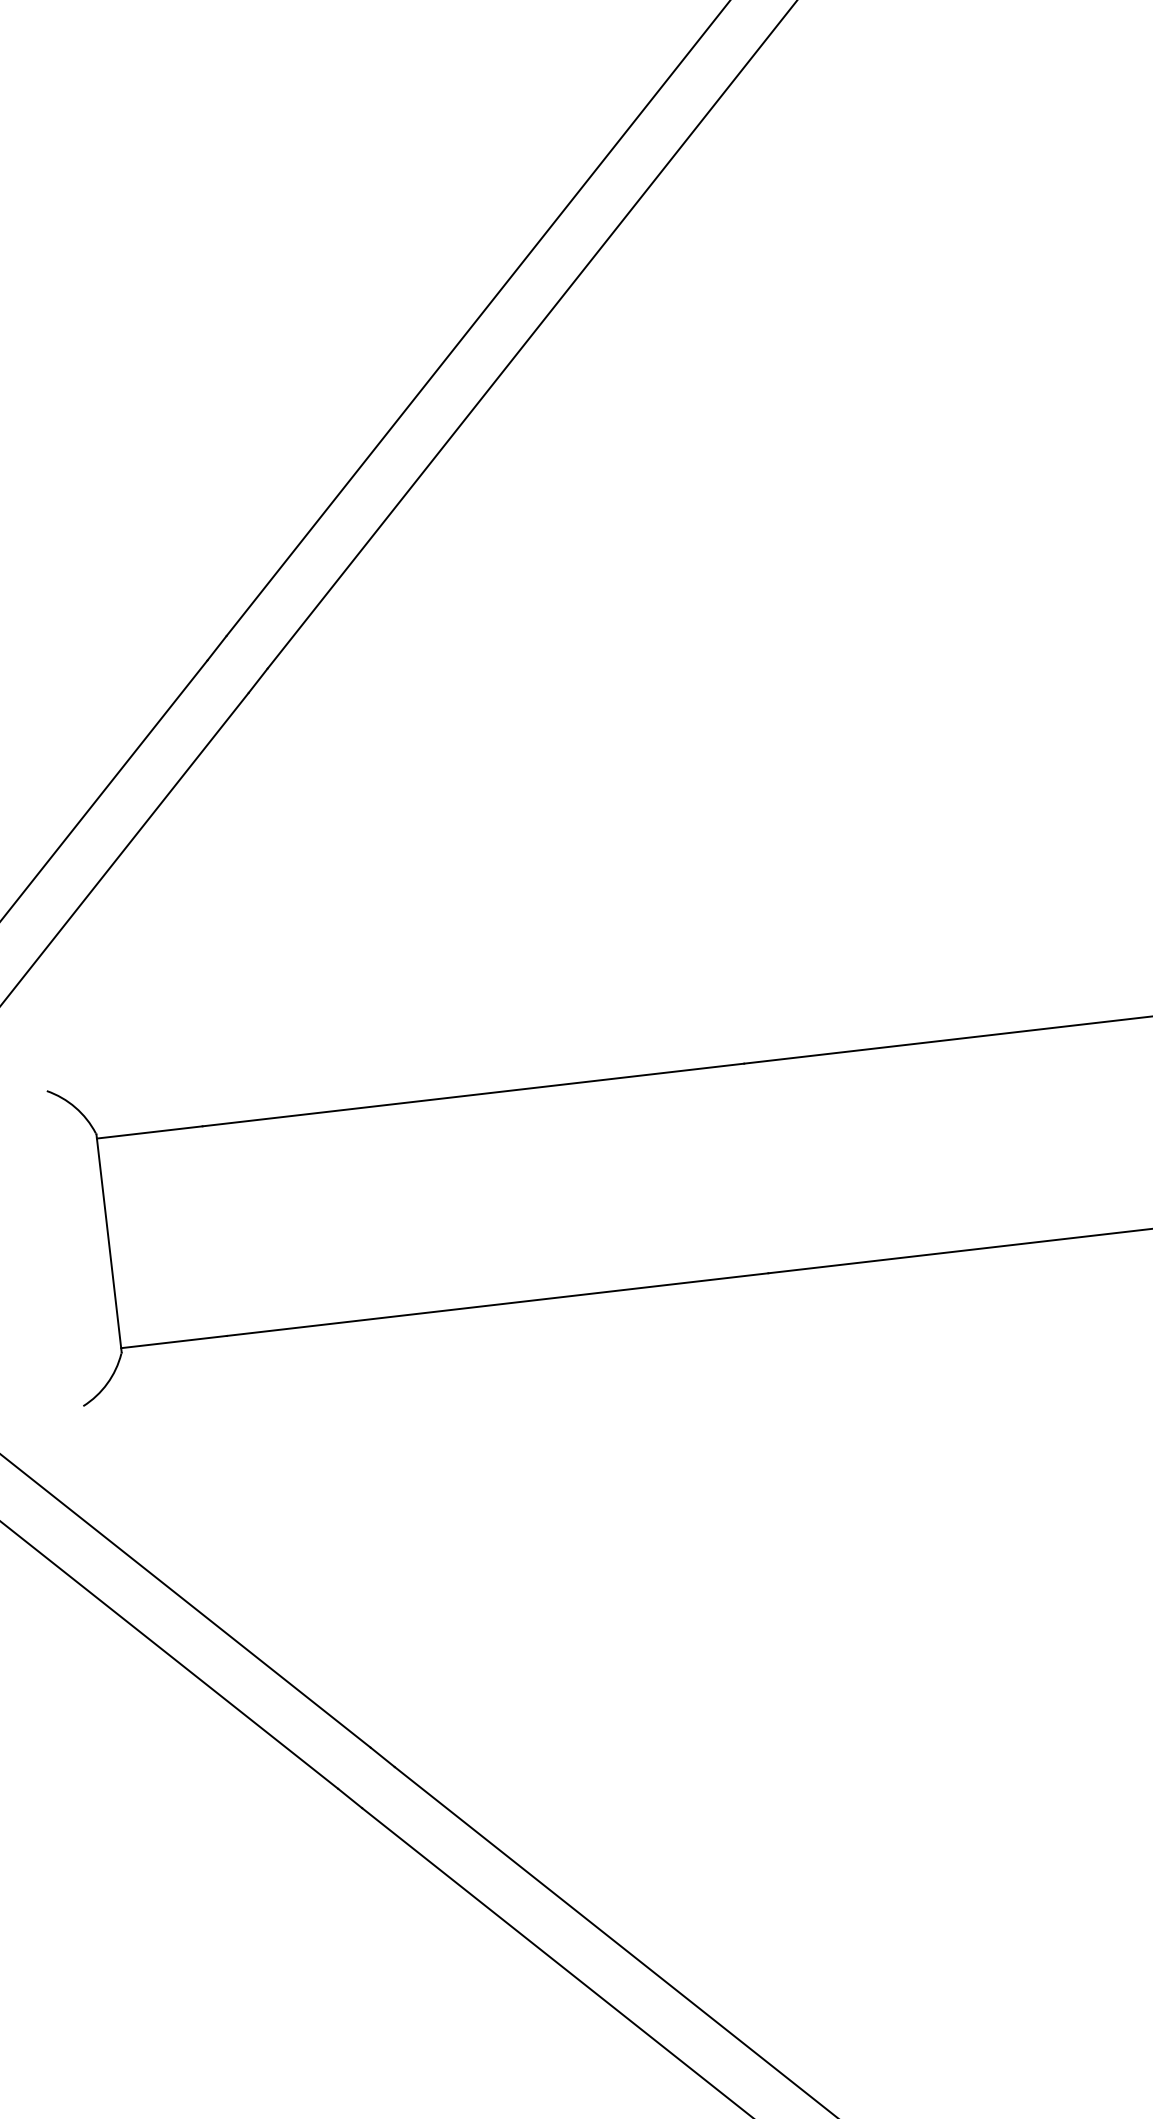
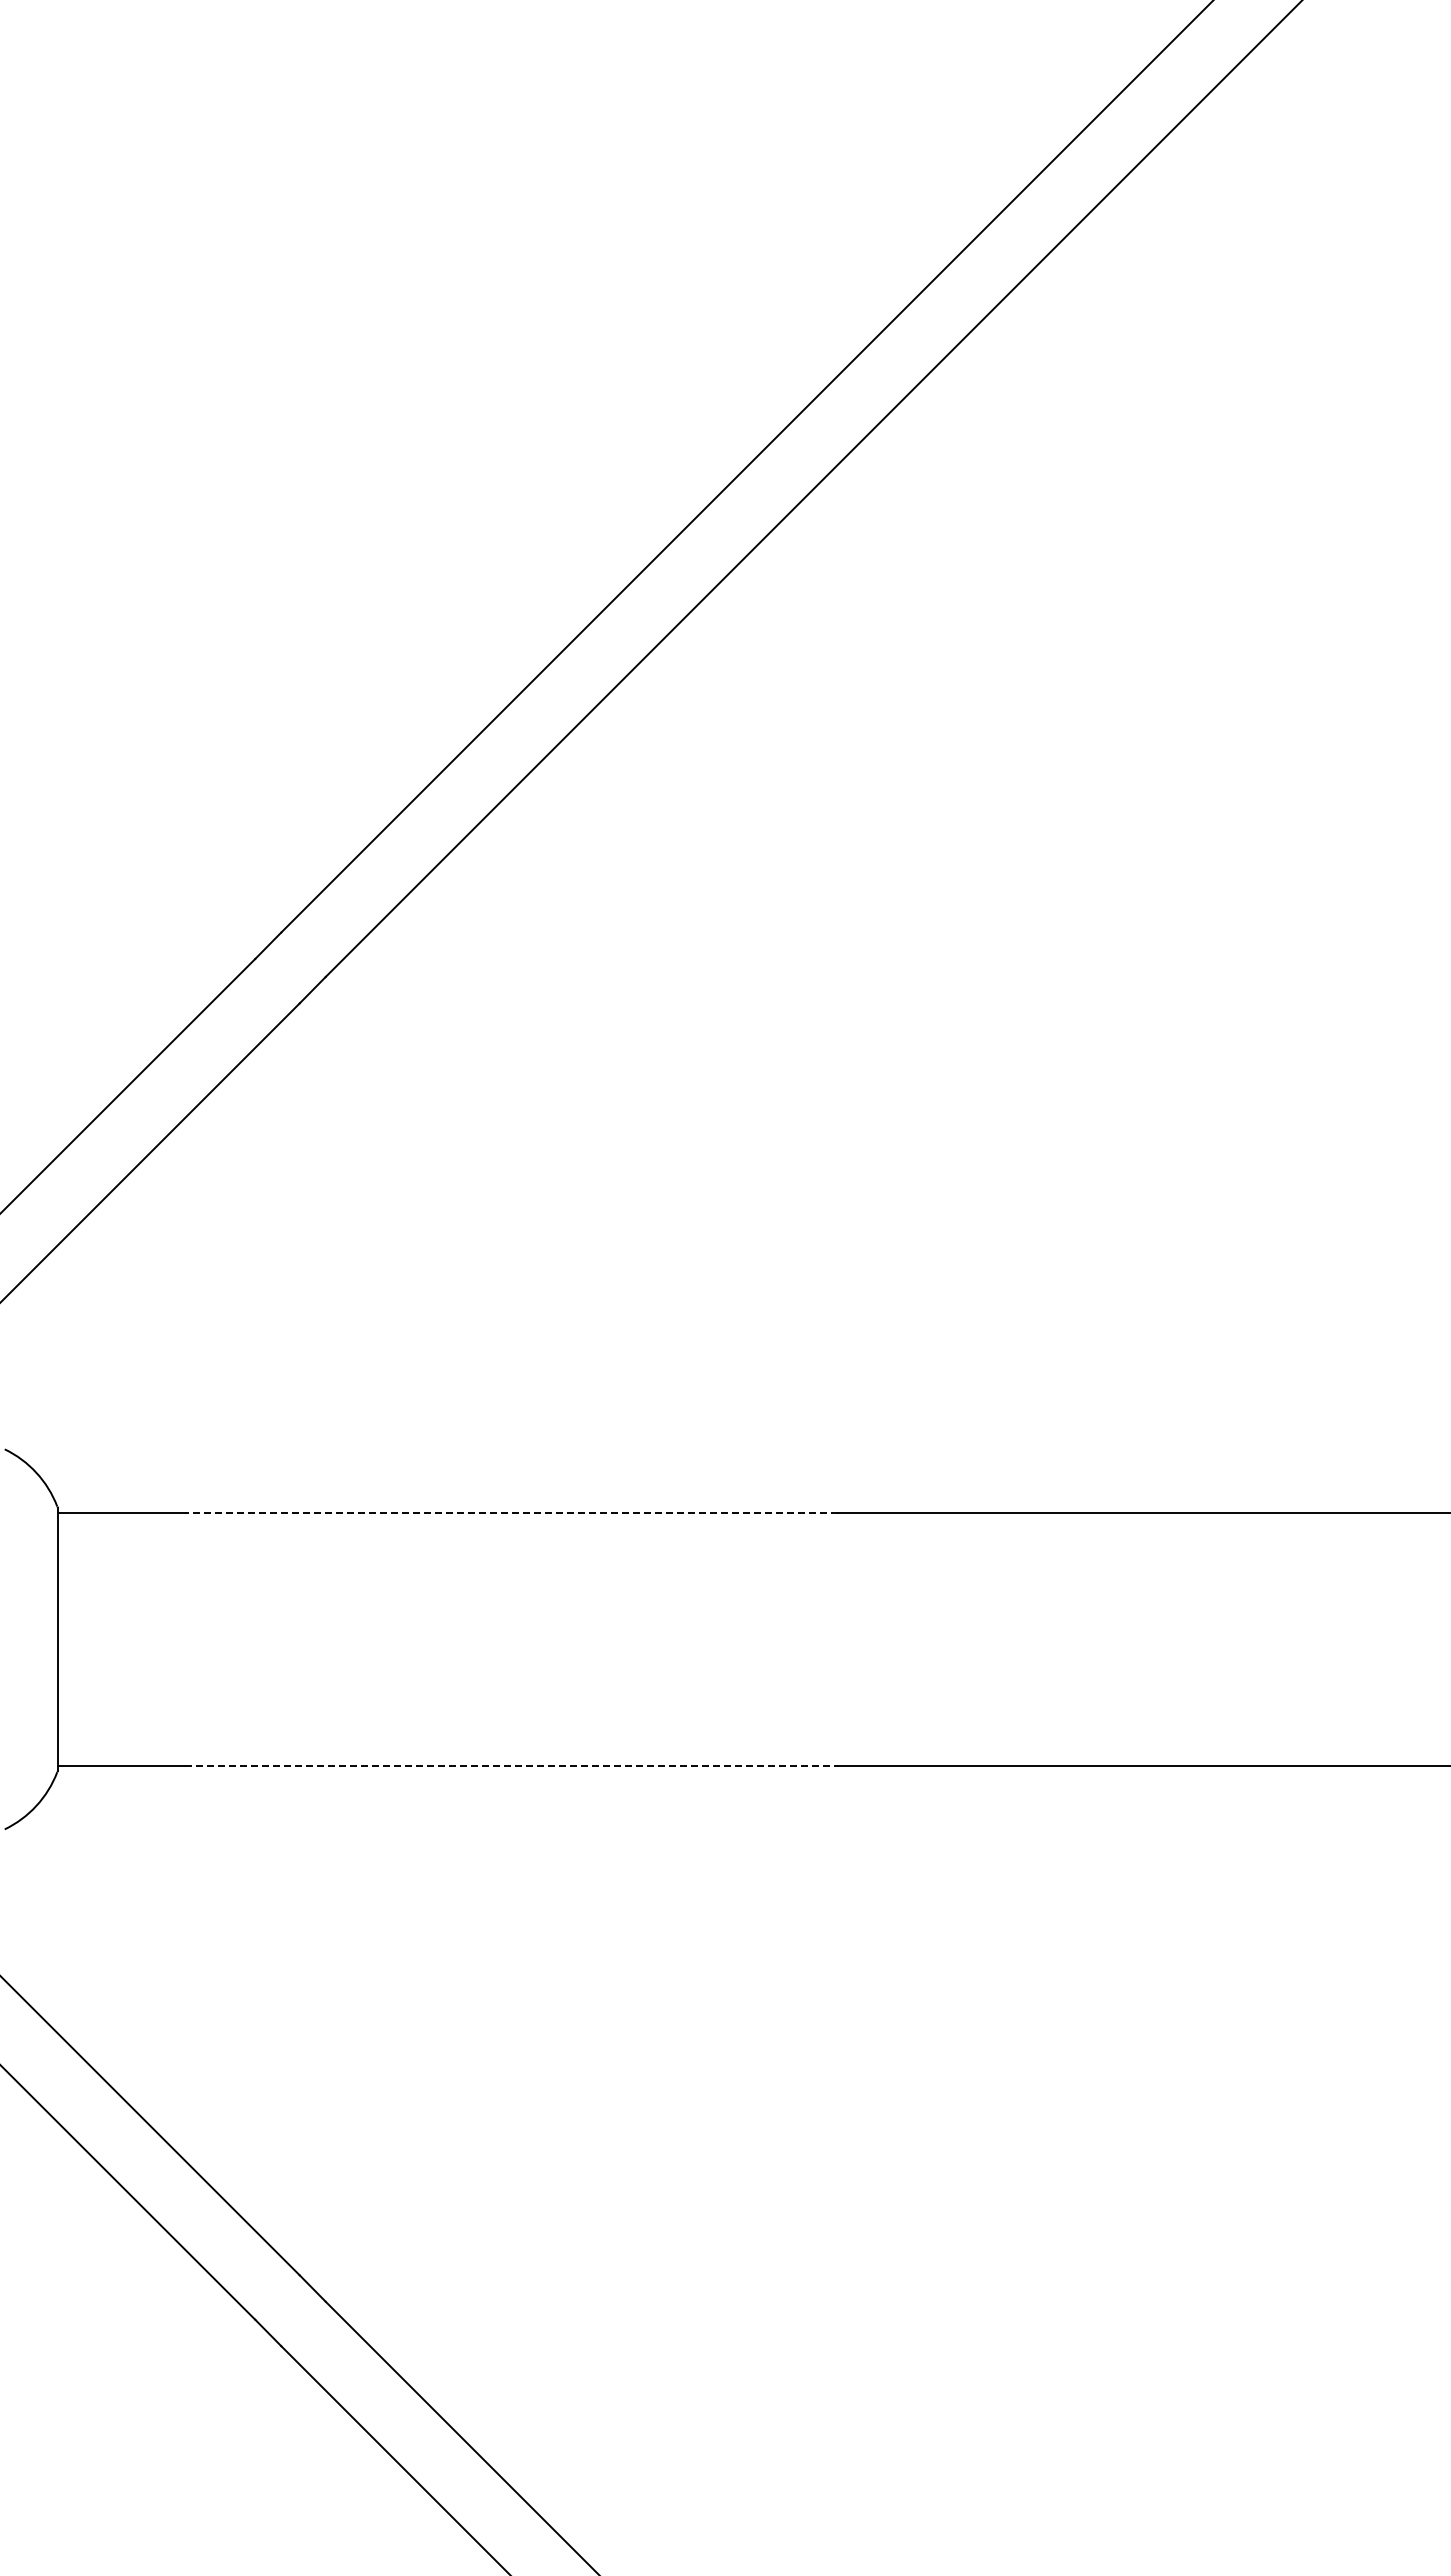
line: (473, 1094) -> (511, 1512), solid -> dashed
line: (497, 1304) -> (511, 1765), solid -> dashed

